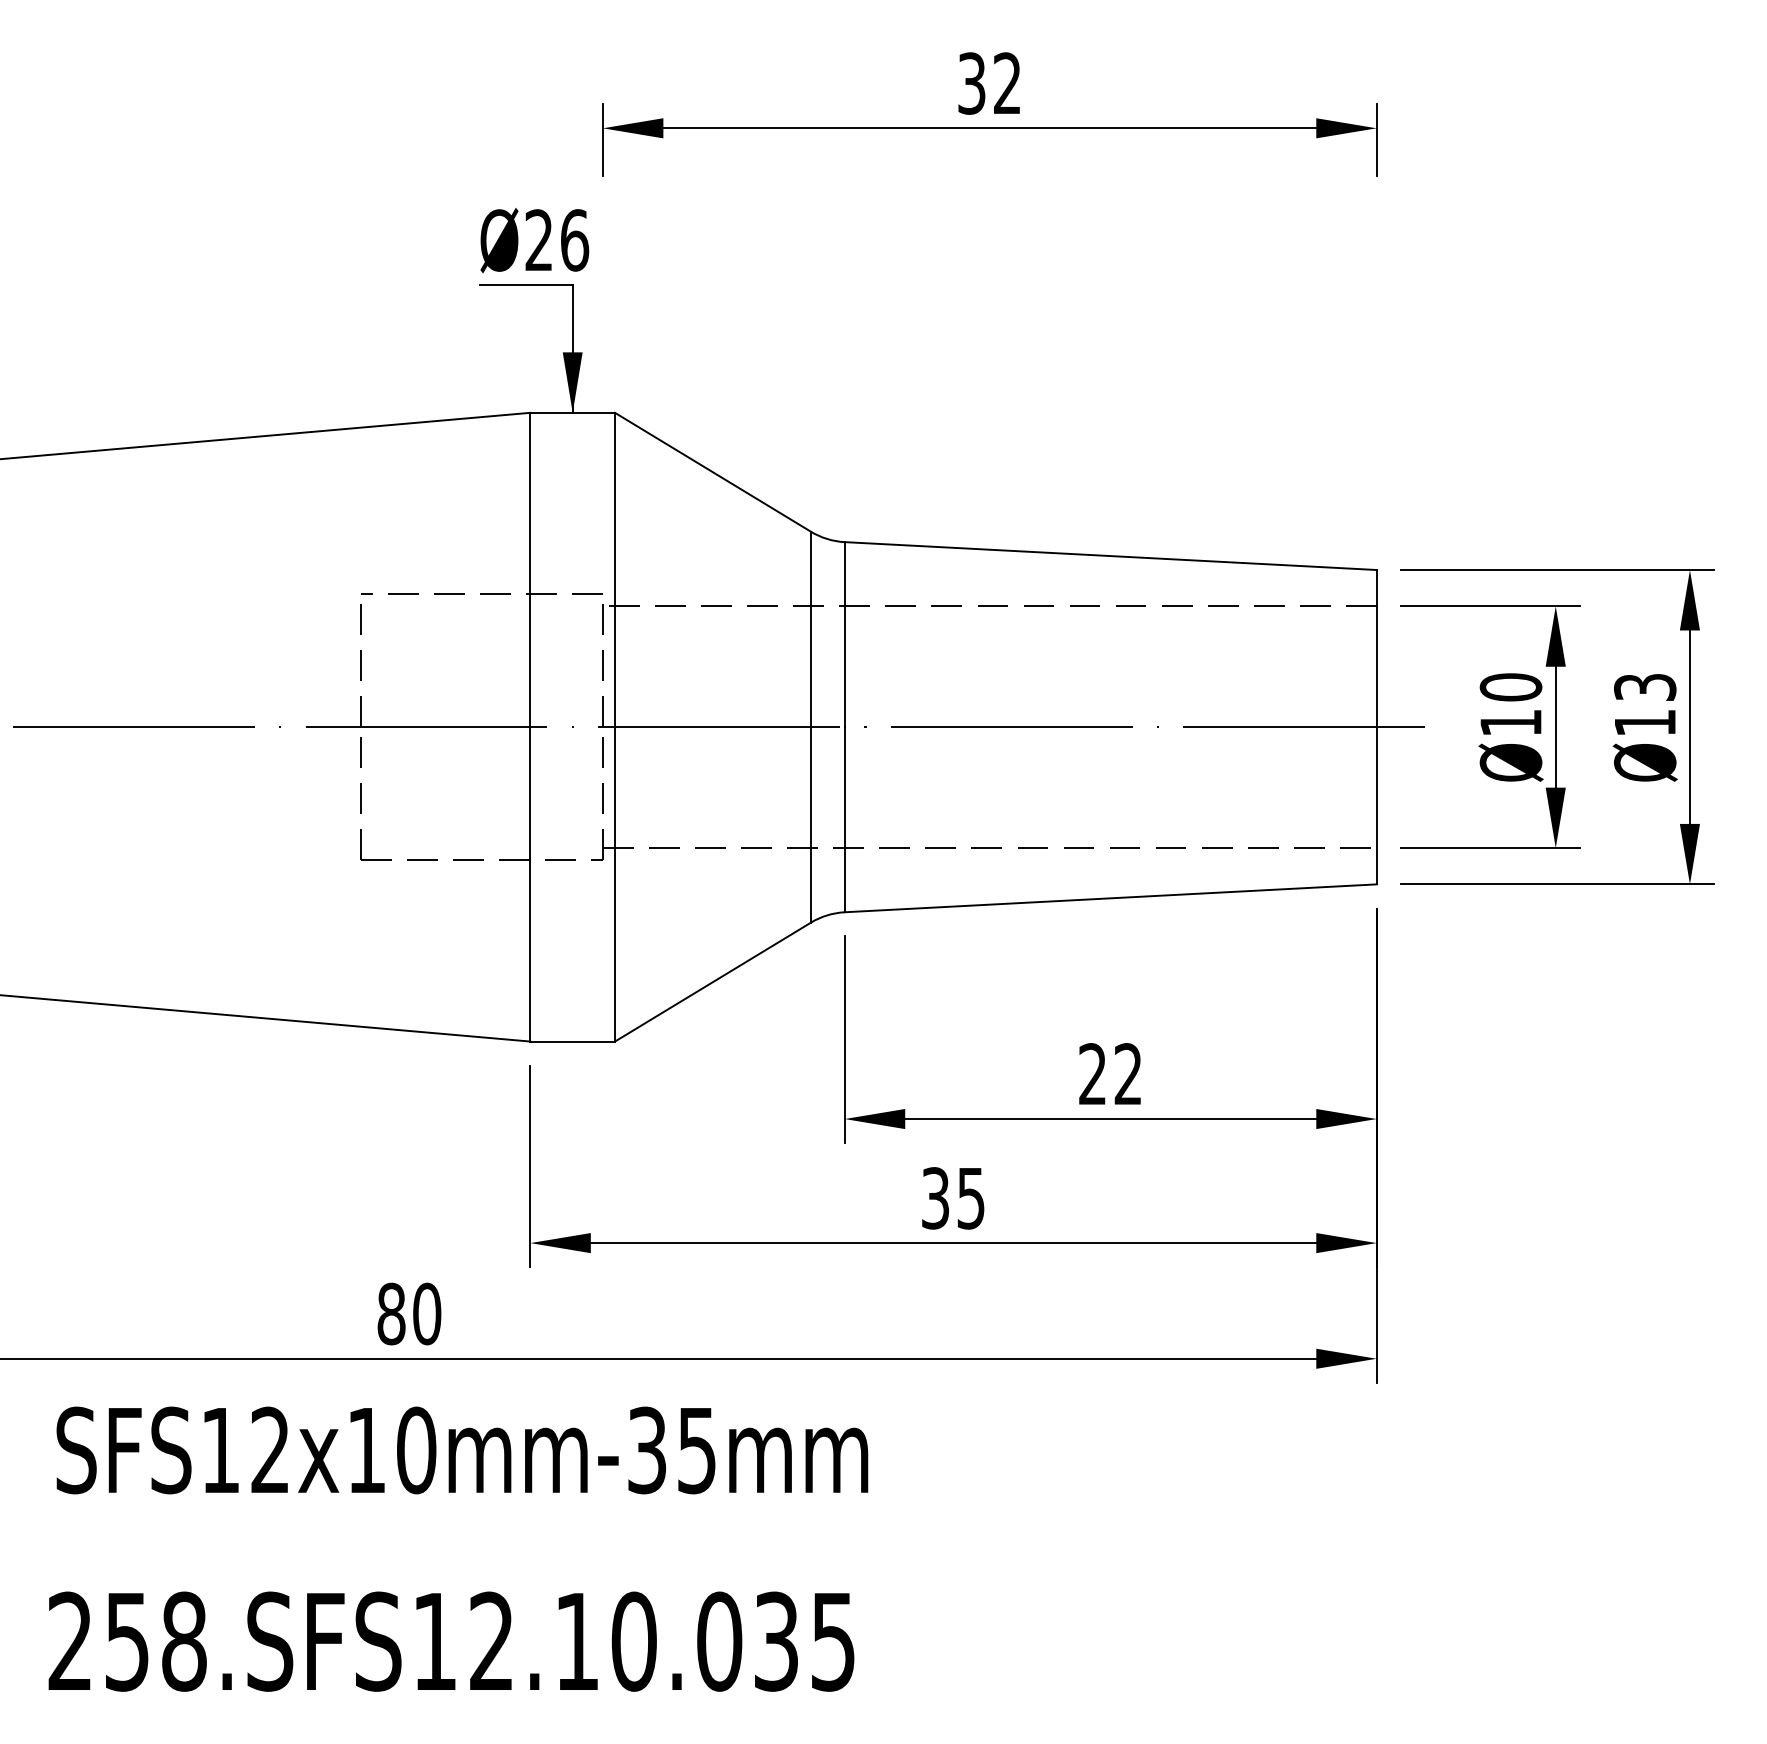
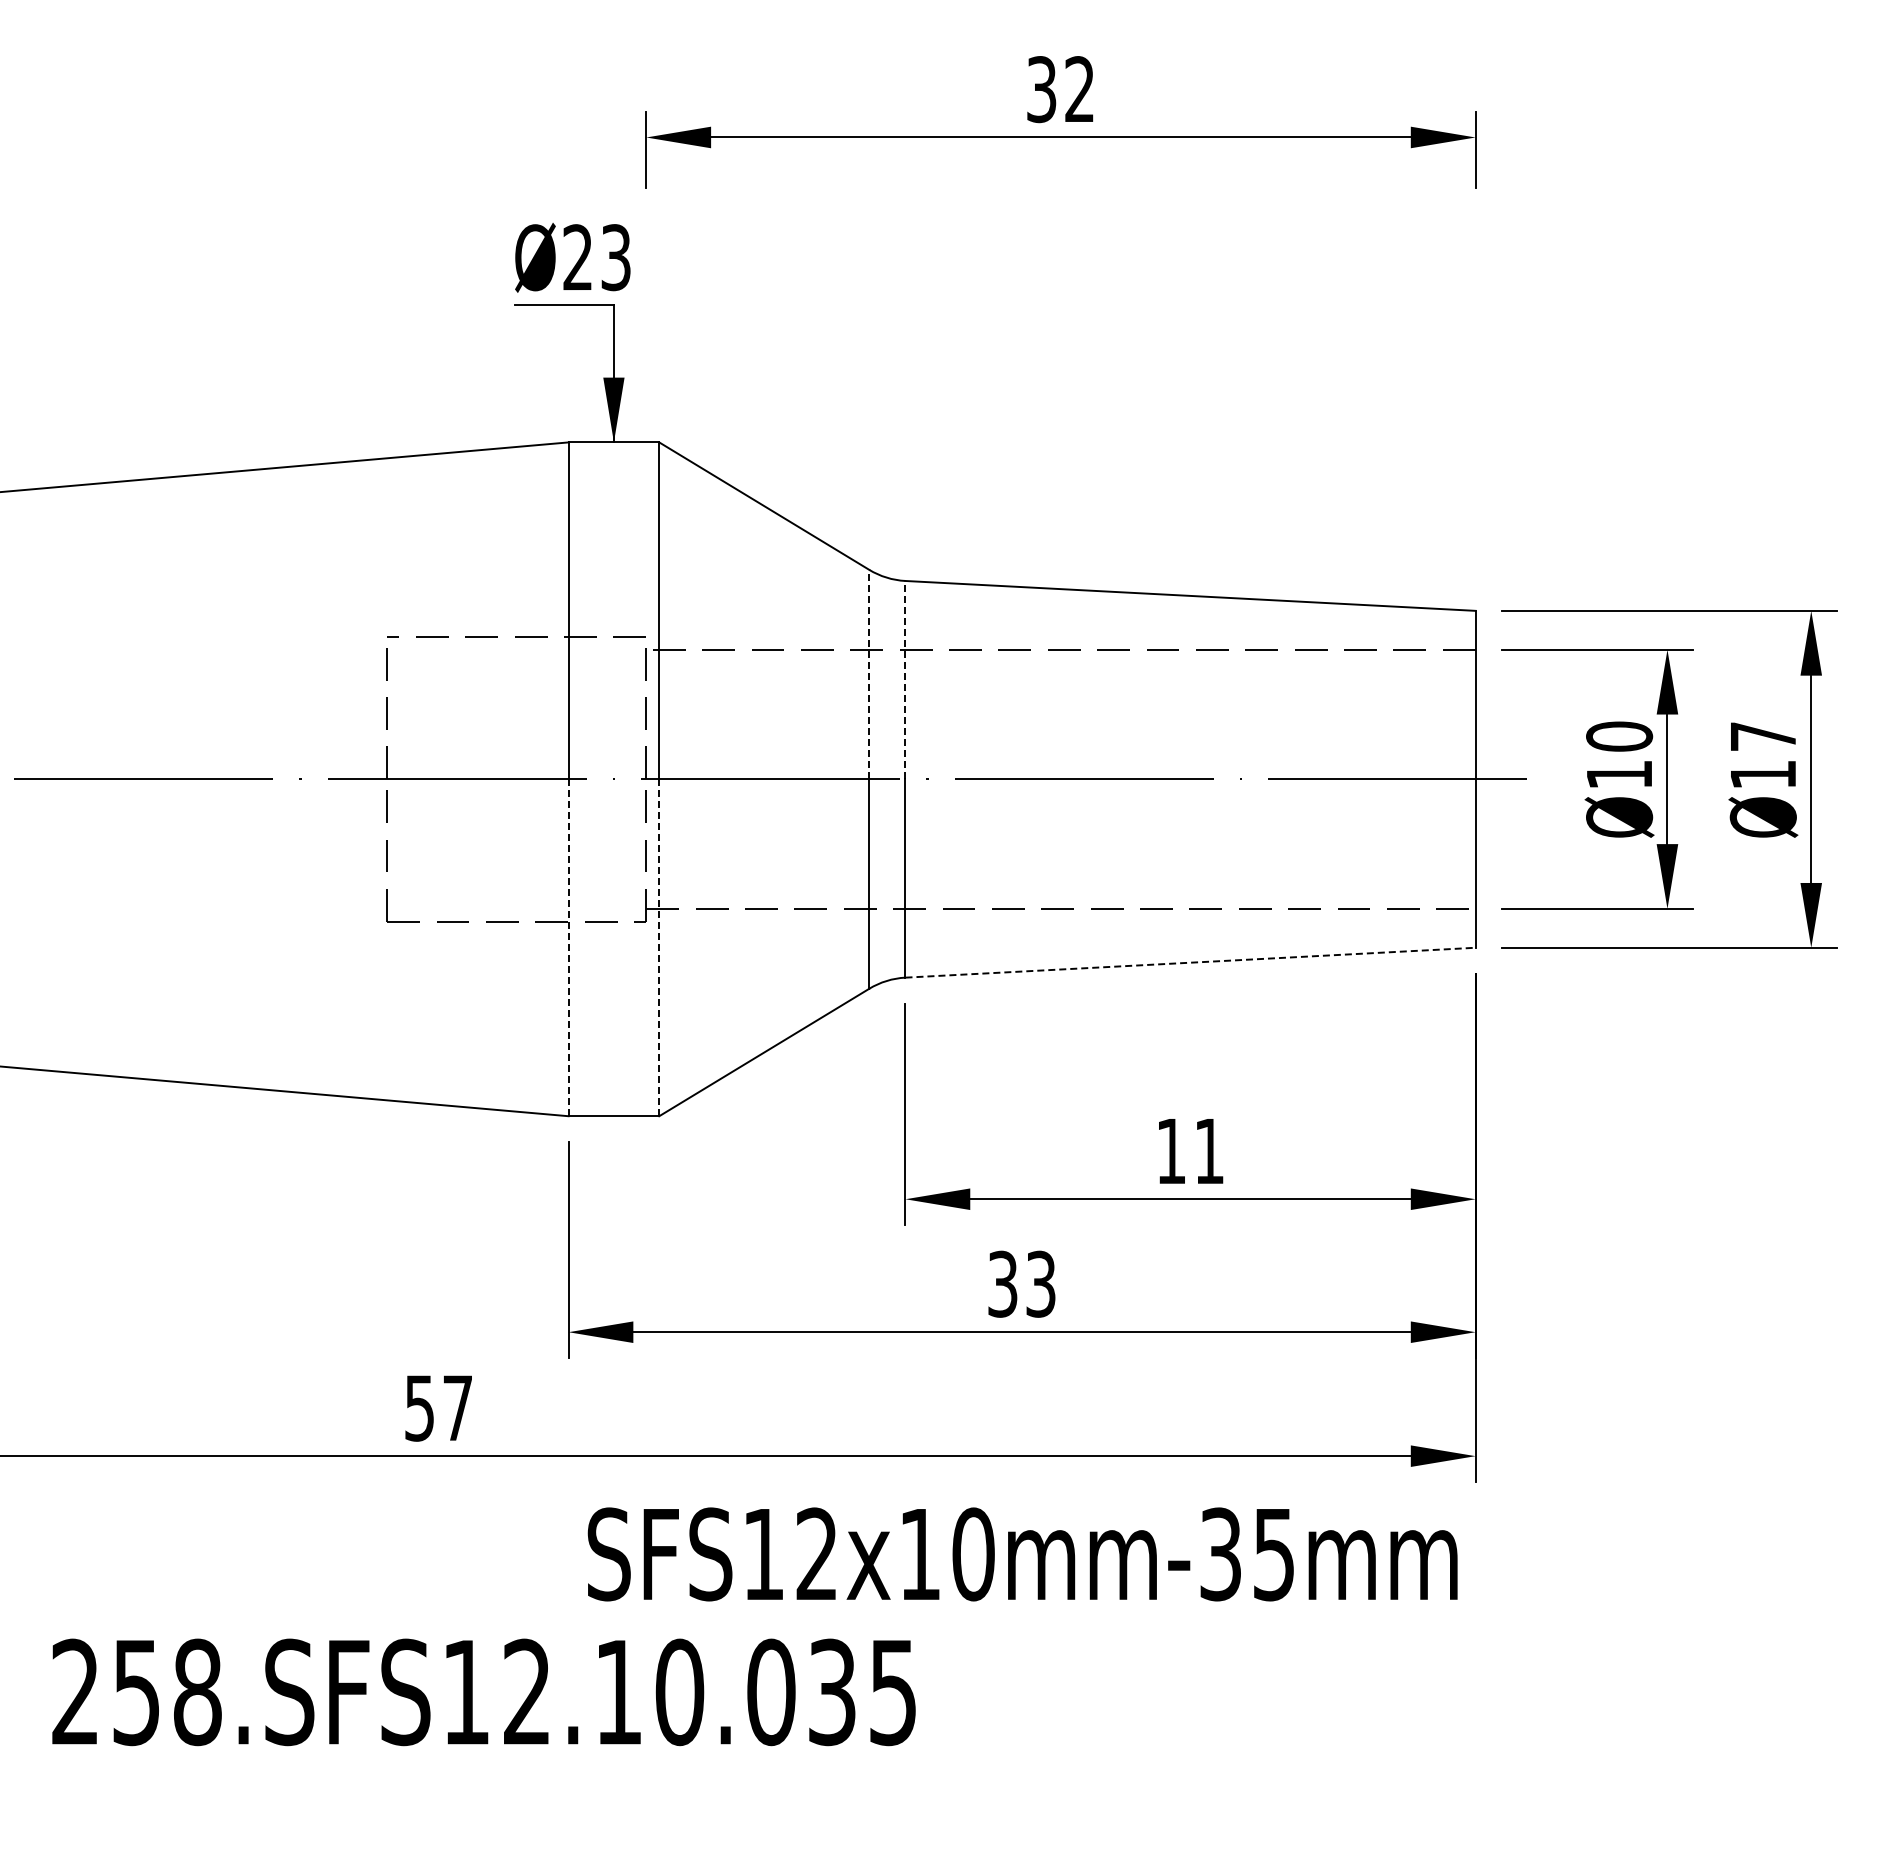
text: (575, 240) -> (616, 257), Ø26 -> Ø23
line: (811, 629) -> (869, 674), solid -> dashed
line: (844, 634) -> (905, 679), solid -> dashed
text: (1644, 687) -> (1762, 736), Ø13 -> Ø17
line: (530, 884) -> (568, 947), solid -> dashed
line: (615, 884) -> (659, 947), solid -> dashed
line: (1111, 898) -> (1191, 962), solid -> dashed
text: (1109, 1073) -> (1189, 1150), 22 -> 11
text: (971, 1197) -> (1041, 1283), 35 -> 33
text: (409, 1313) -> (439, 1407), 80 -> 57
text: (462, 1450) -> (1022, 1554), moved
text: (451, 1641) -> (483, 1692), moved

